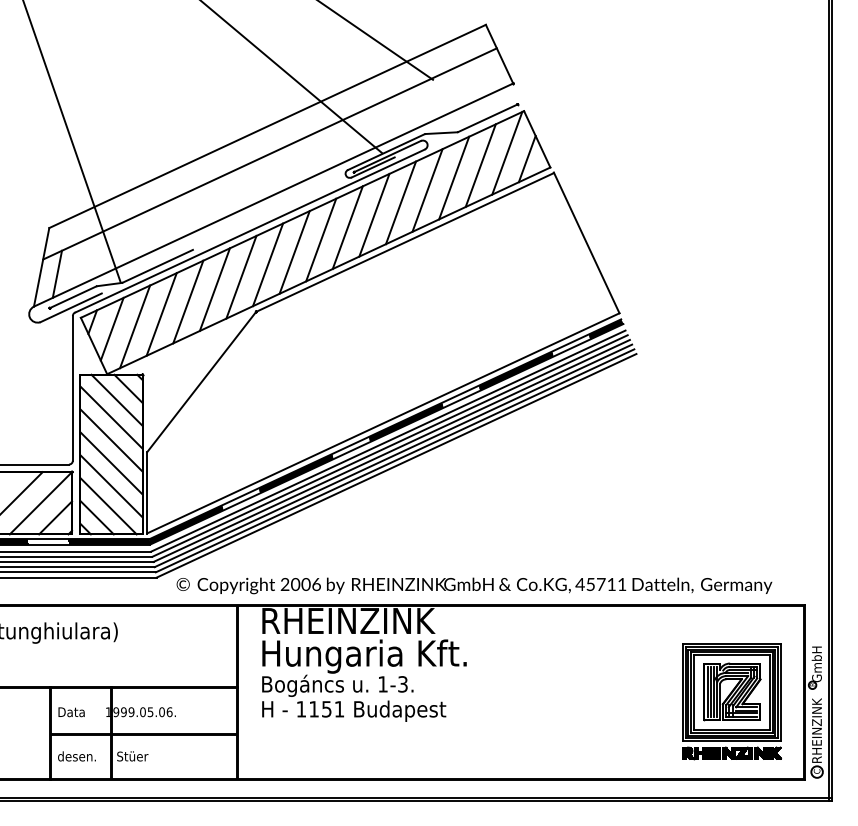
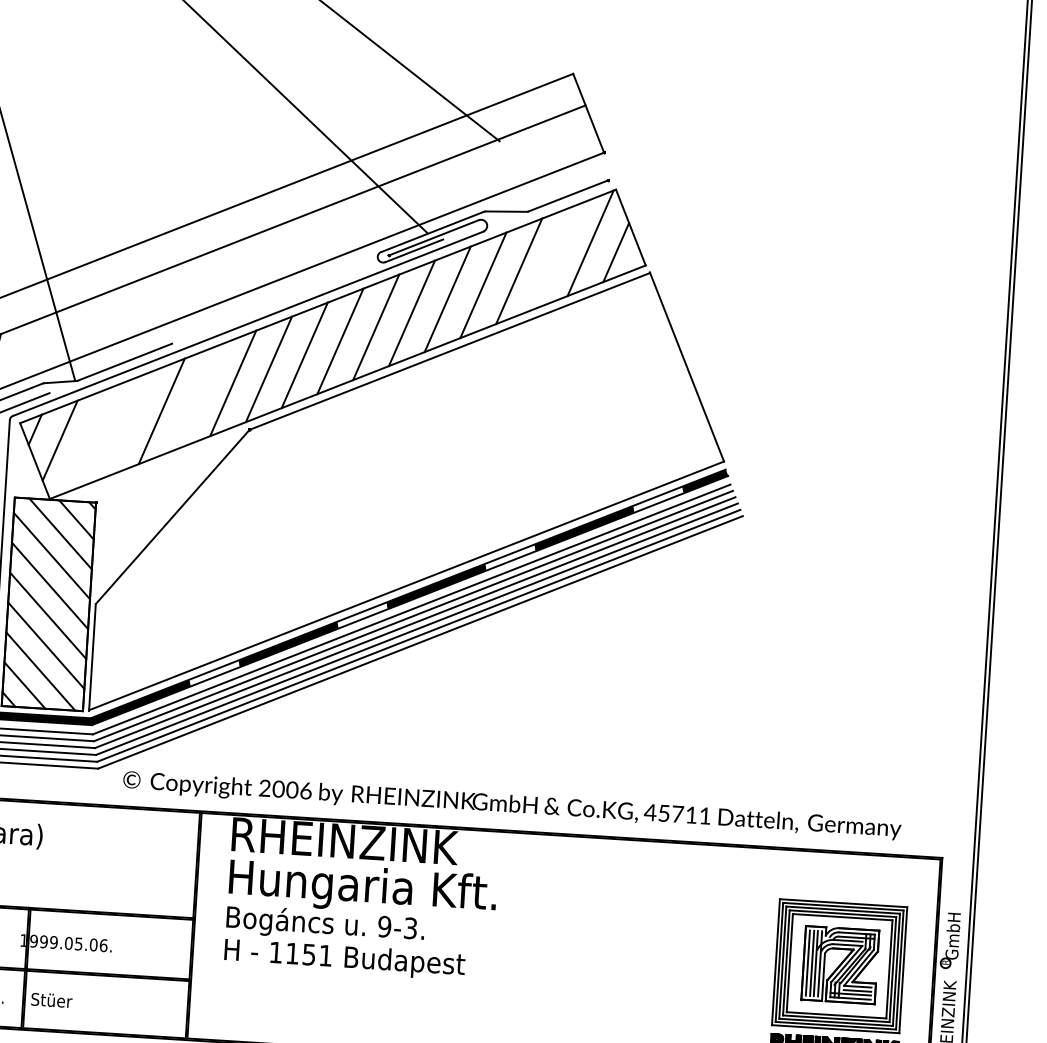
line: (480, 165) -> (554, 257), removed
line: (214, 289) -> (197, 397), removed
line: (161, 314) -> (125, 425), removed
line: (135, 326) -> (90, 439), removed
text: (382, 684) -> (383, 926), 1-3. -> 9-3.

